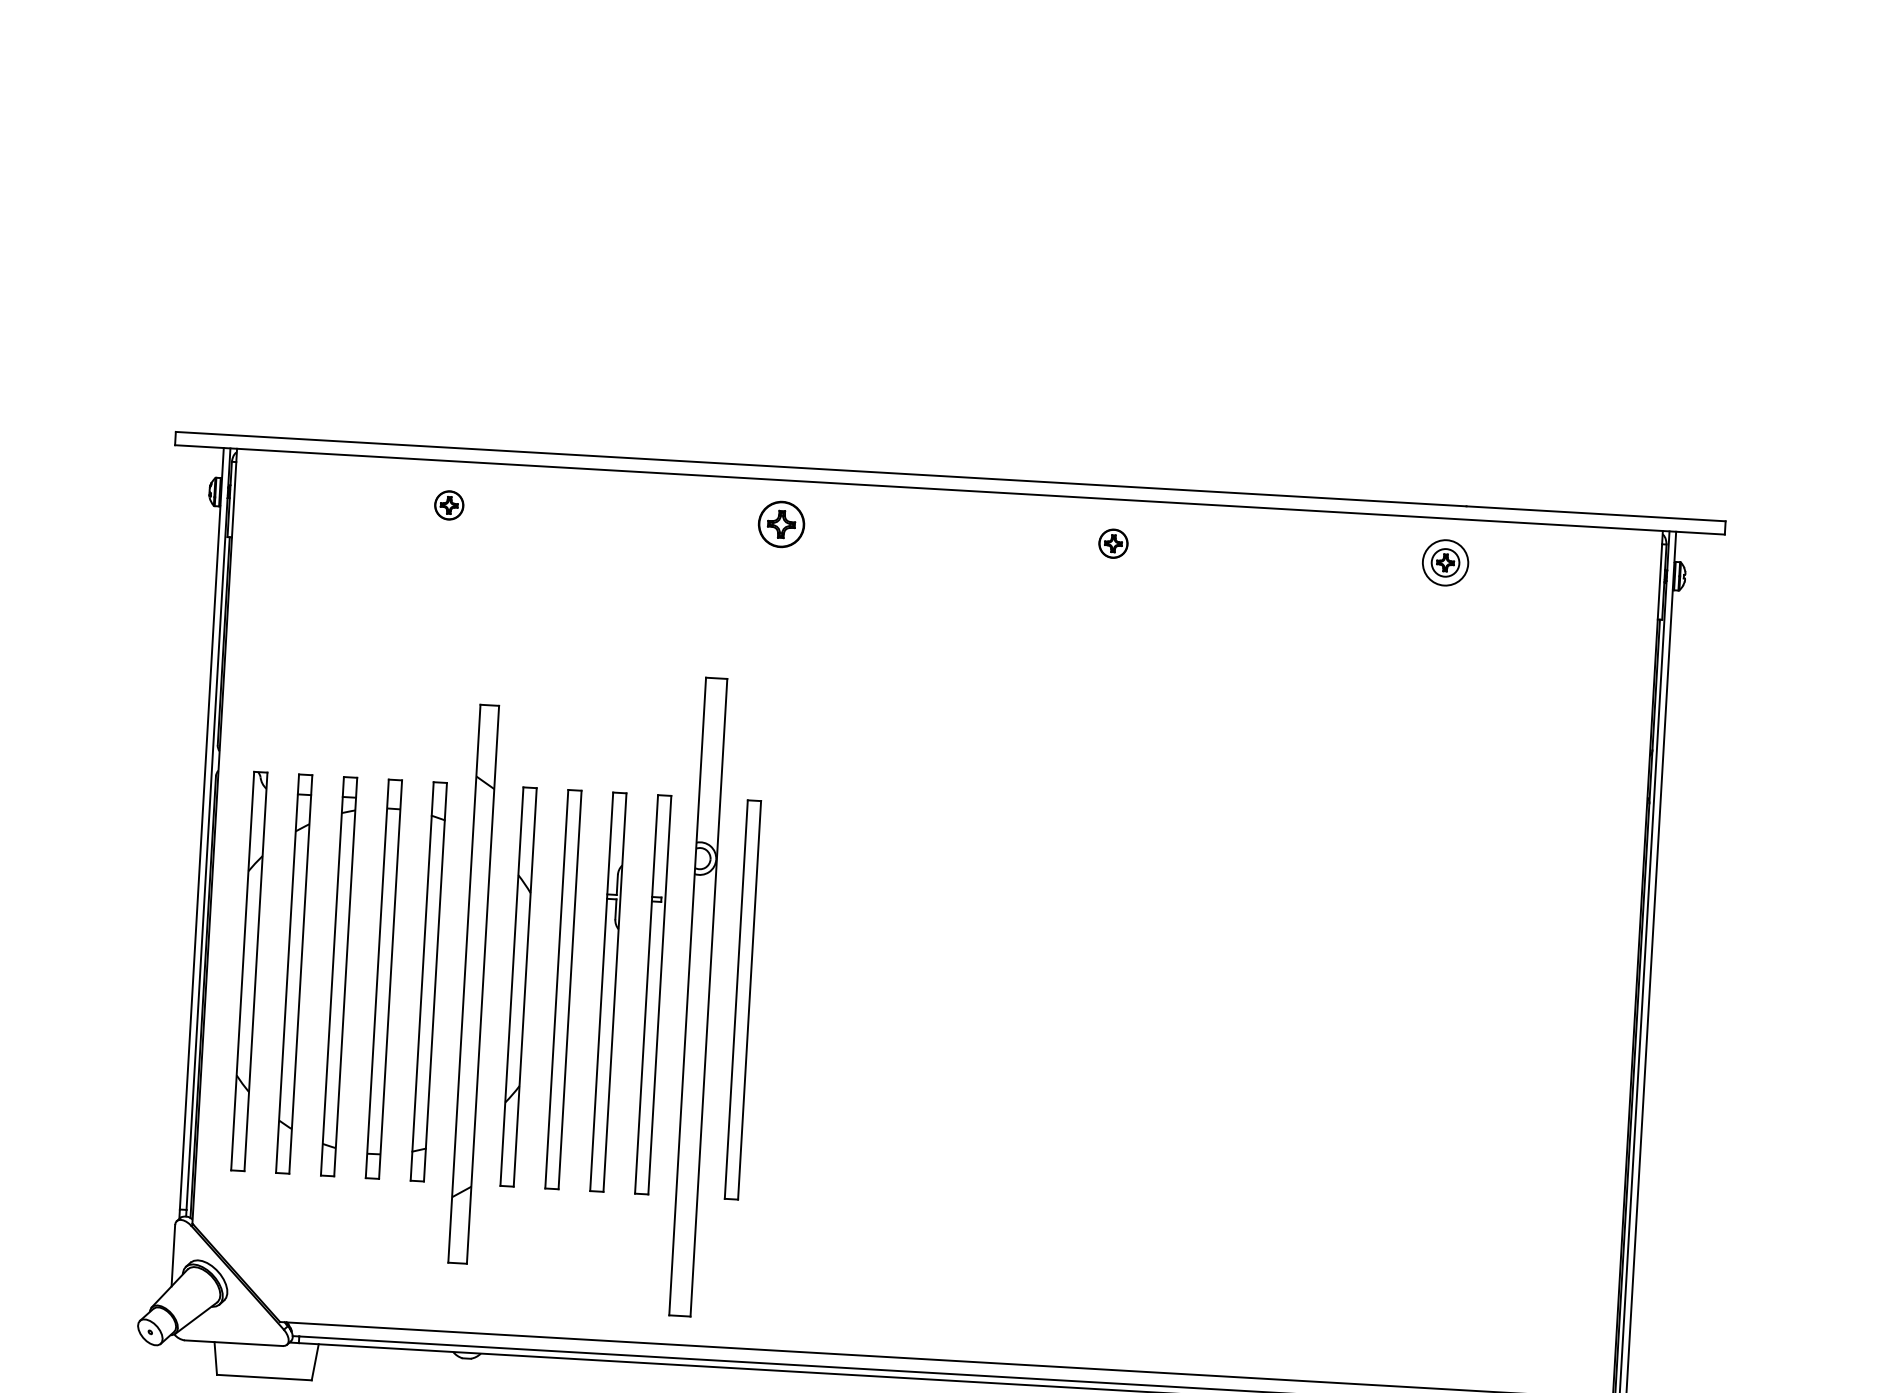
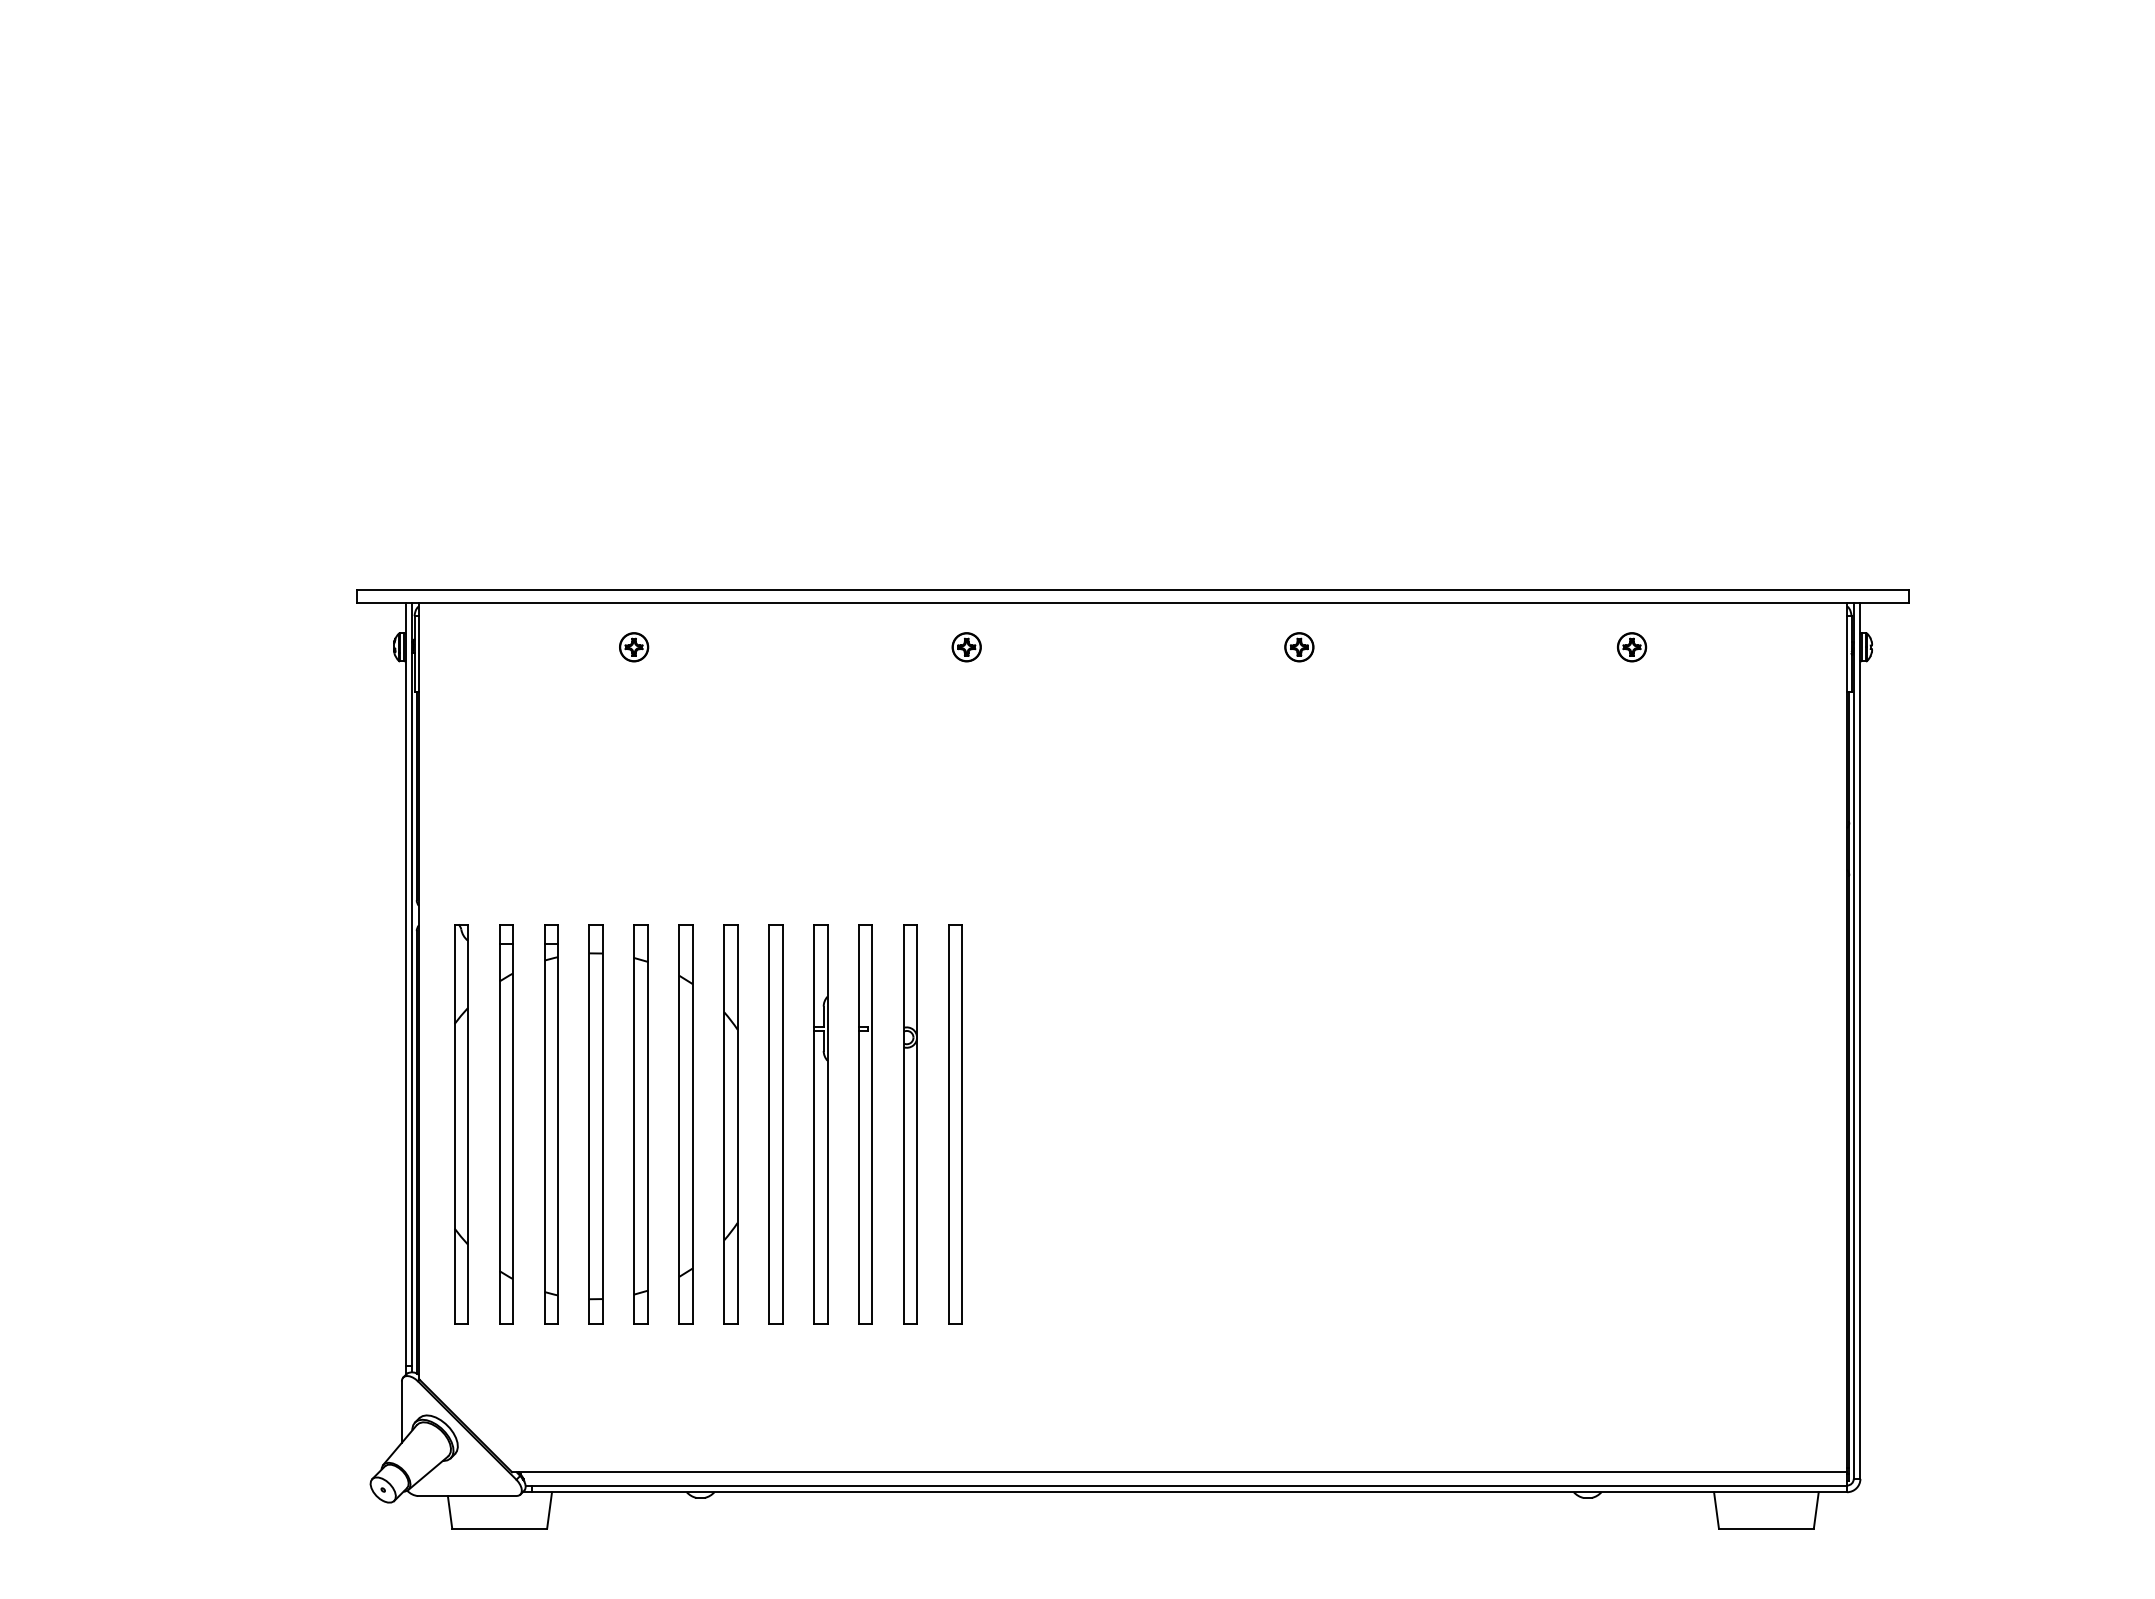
part: (781, 524) -> (966, 647), size x0.62
circle: (1445, 563) -> (1631, 647), size x0.62
part: (473, 984) -> (685, 1124), size x0.71
part: (697, 997) -> (910, 1124), size x0.62

